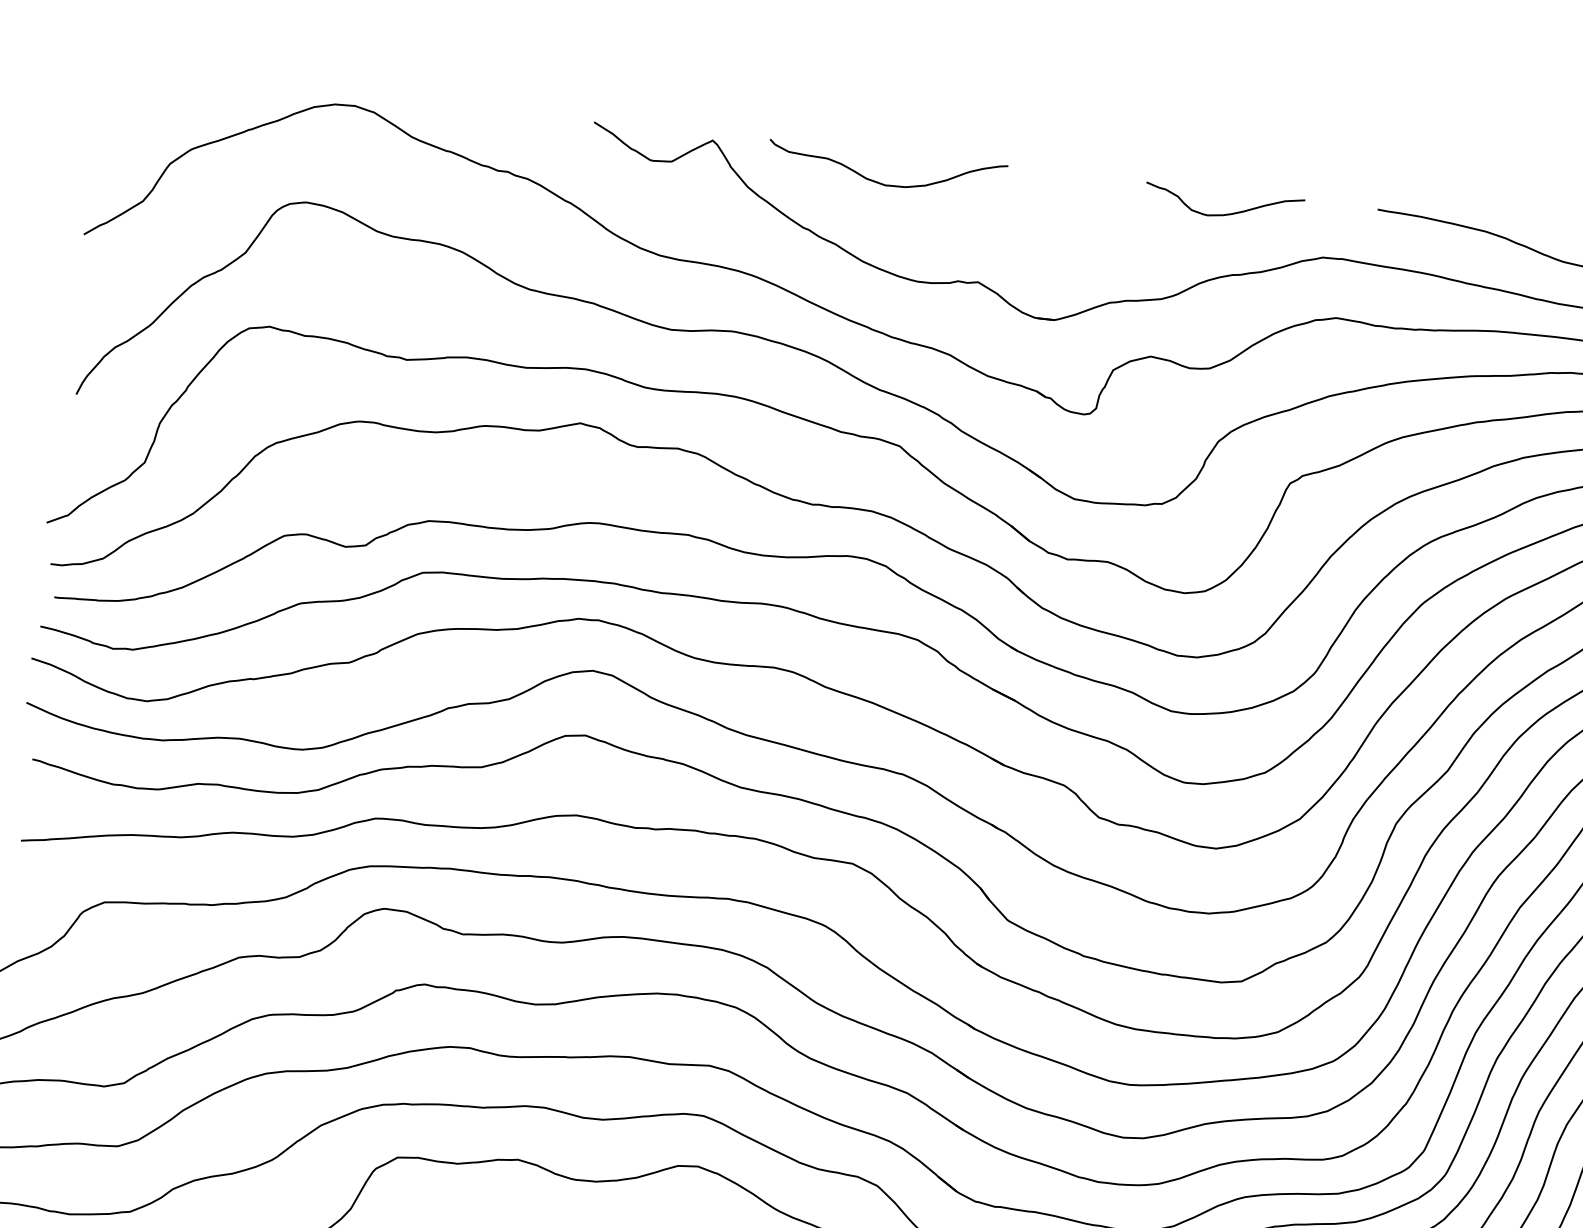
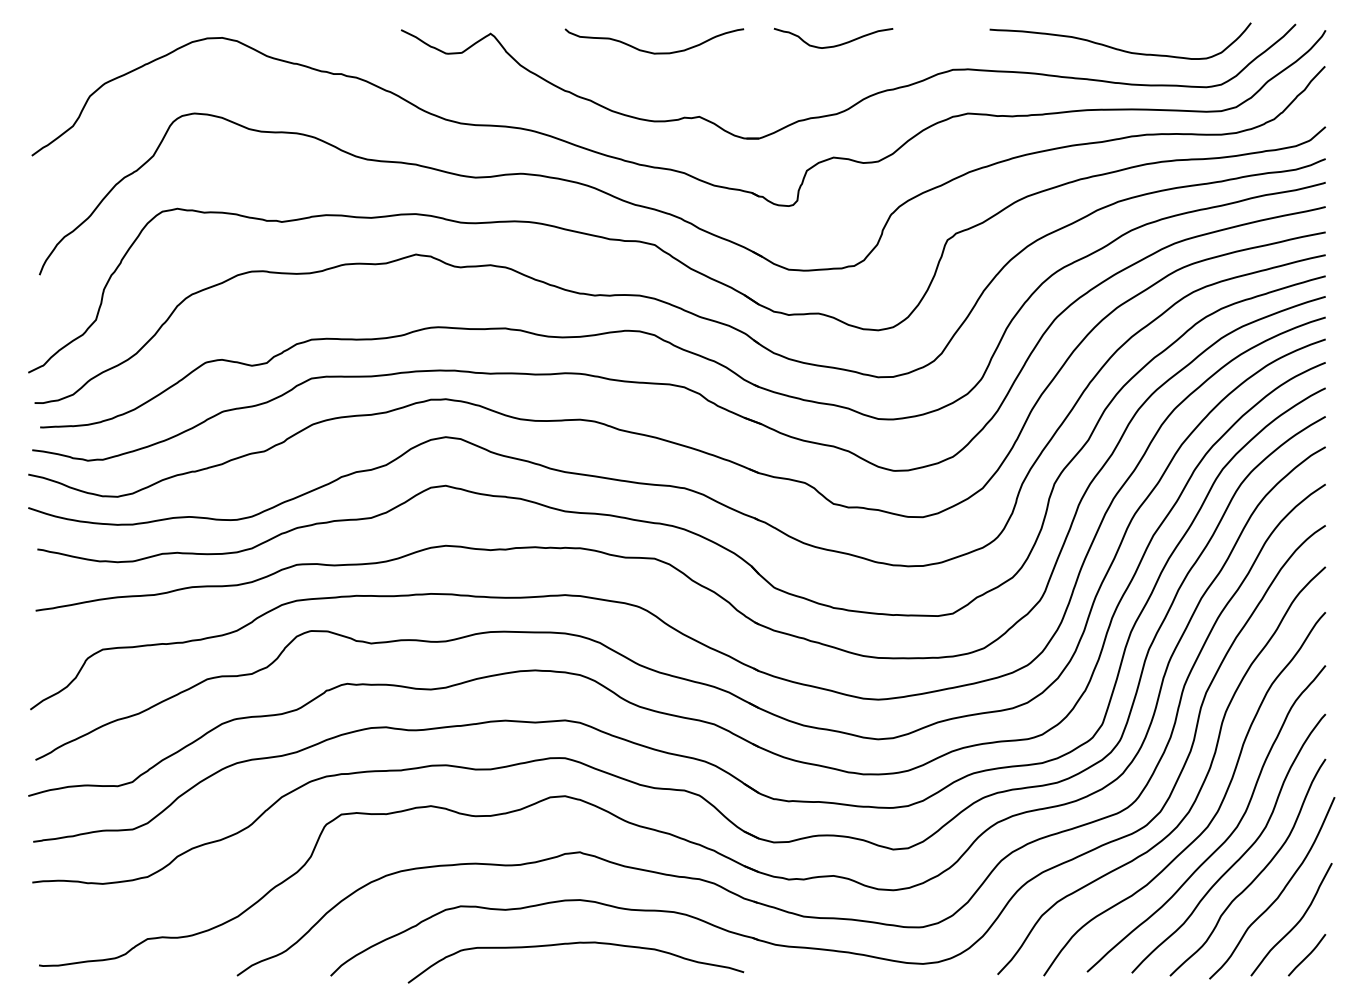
curve: (880, 181) -> (650, 51), moved
curve: (1223, 213) -> (833, 45), moved

